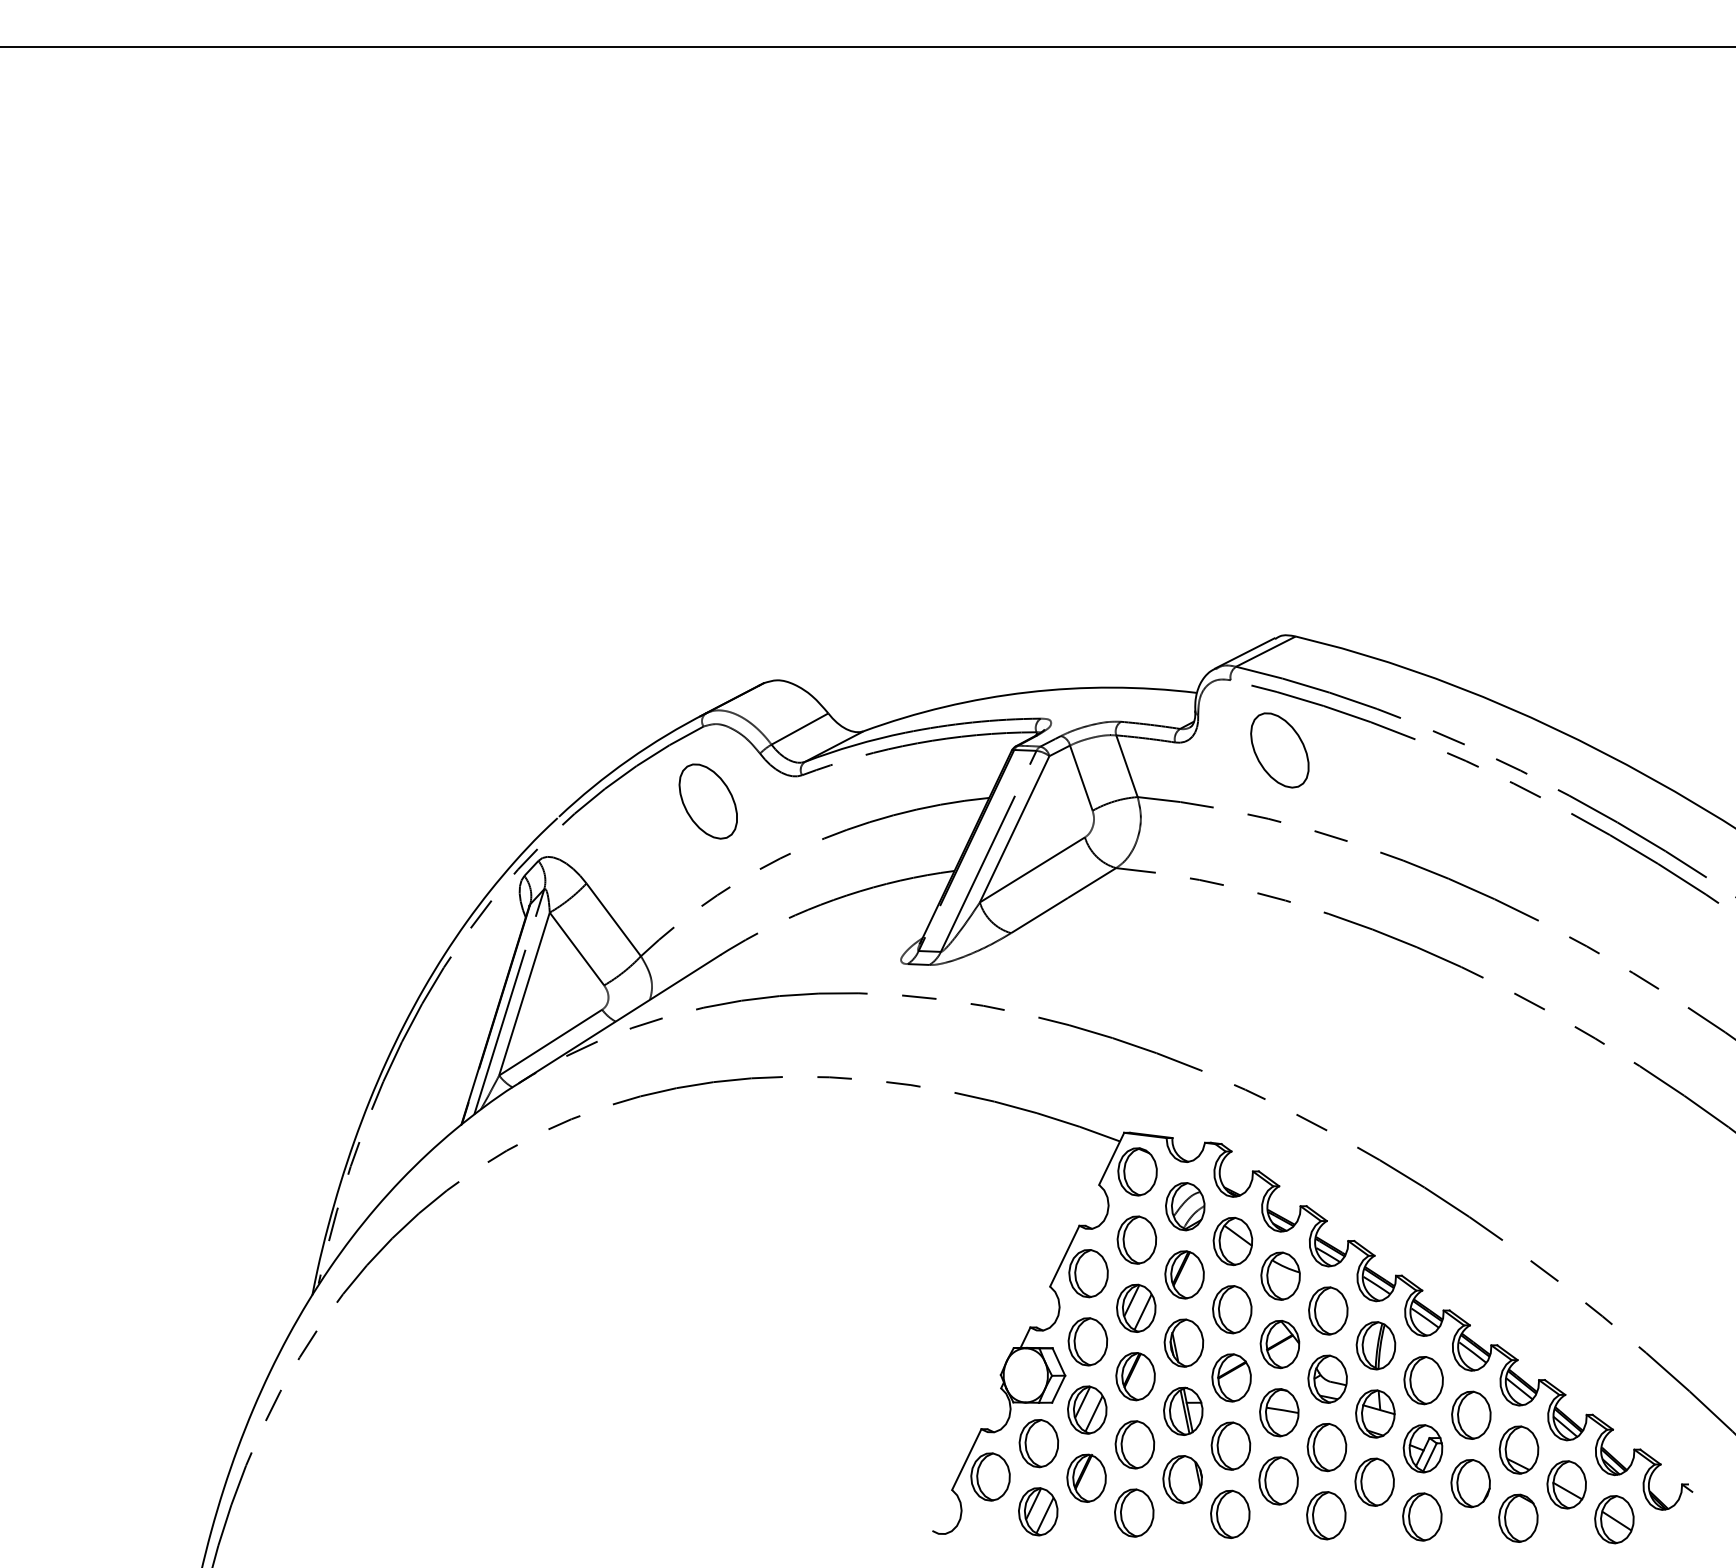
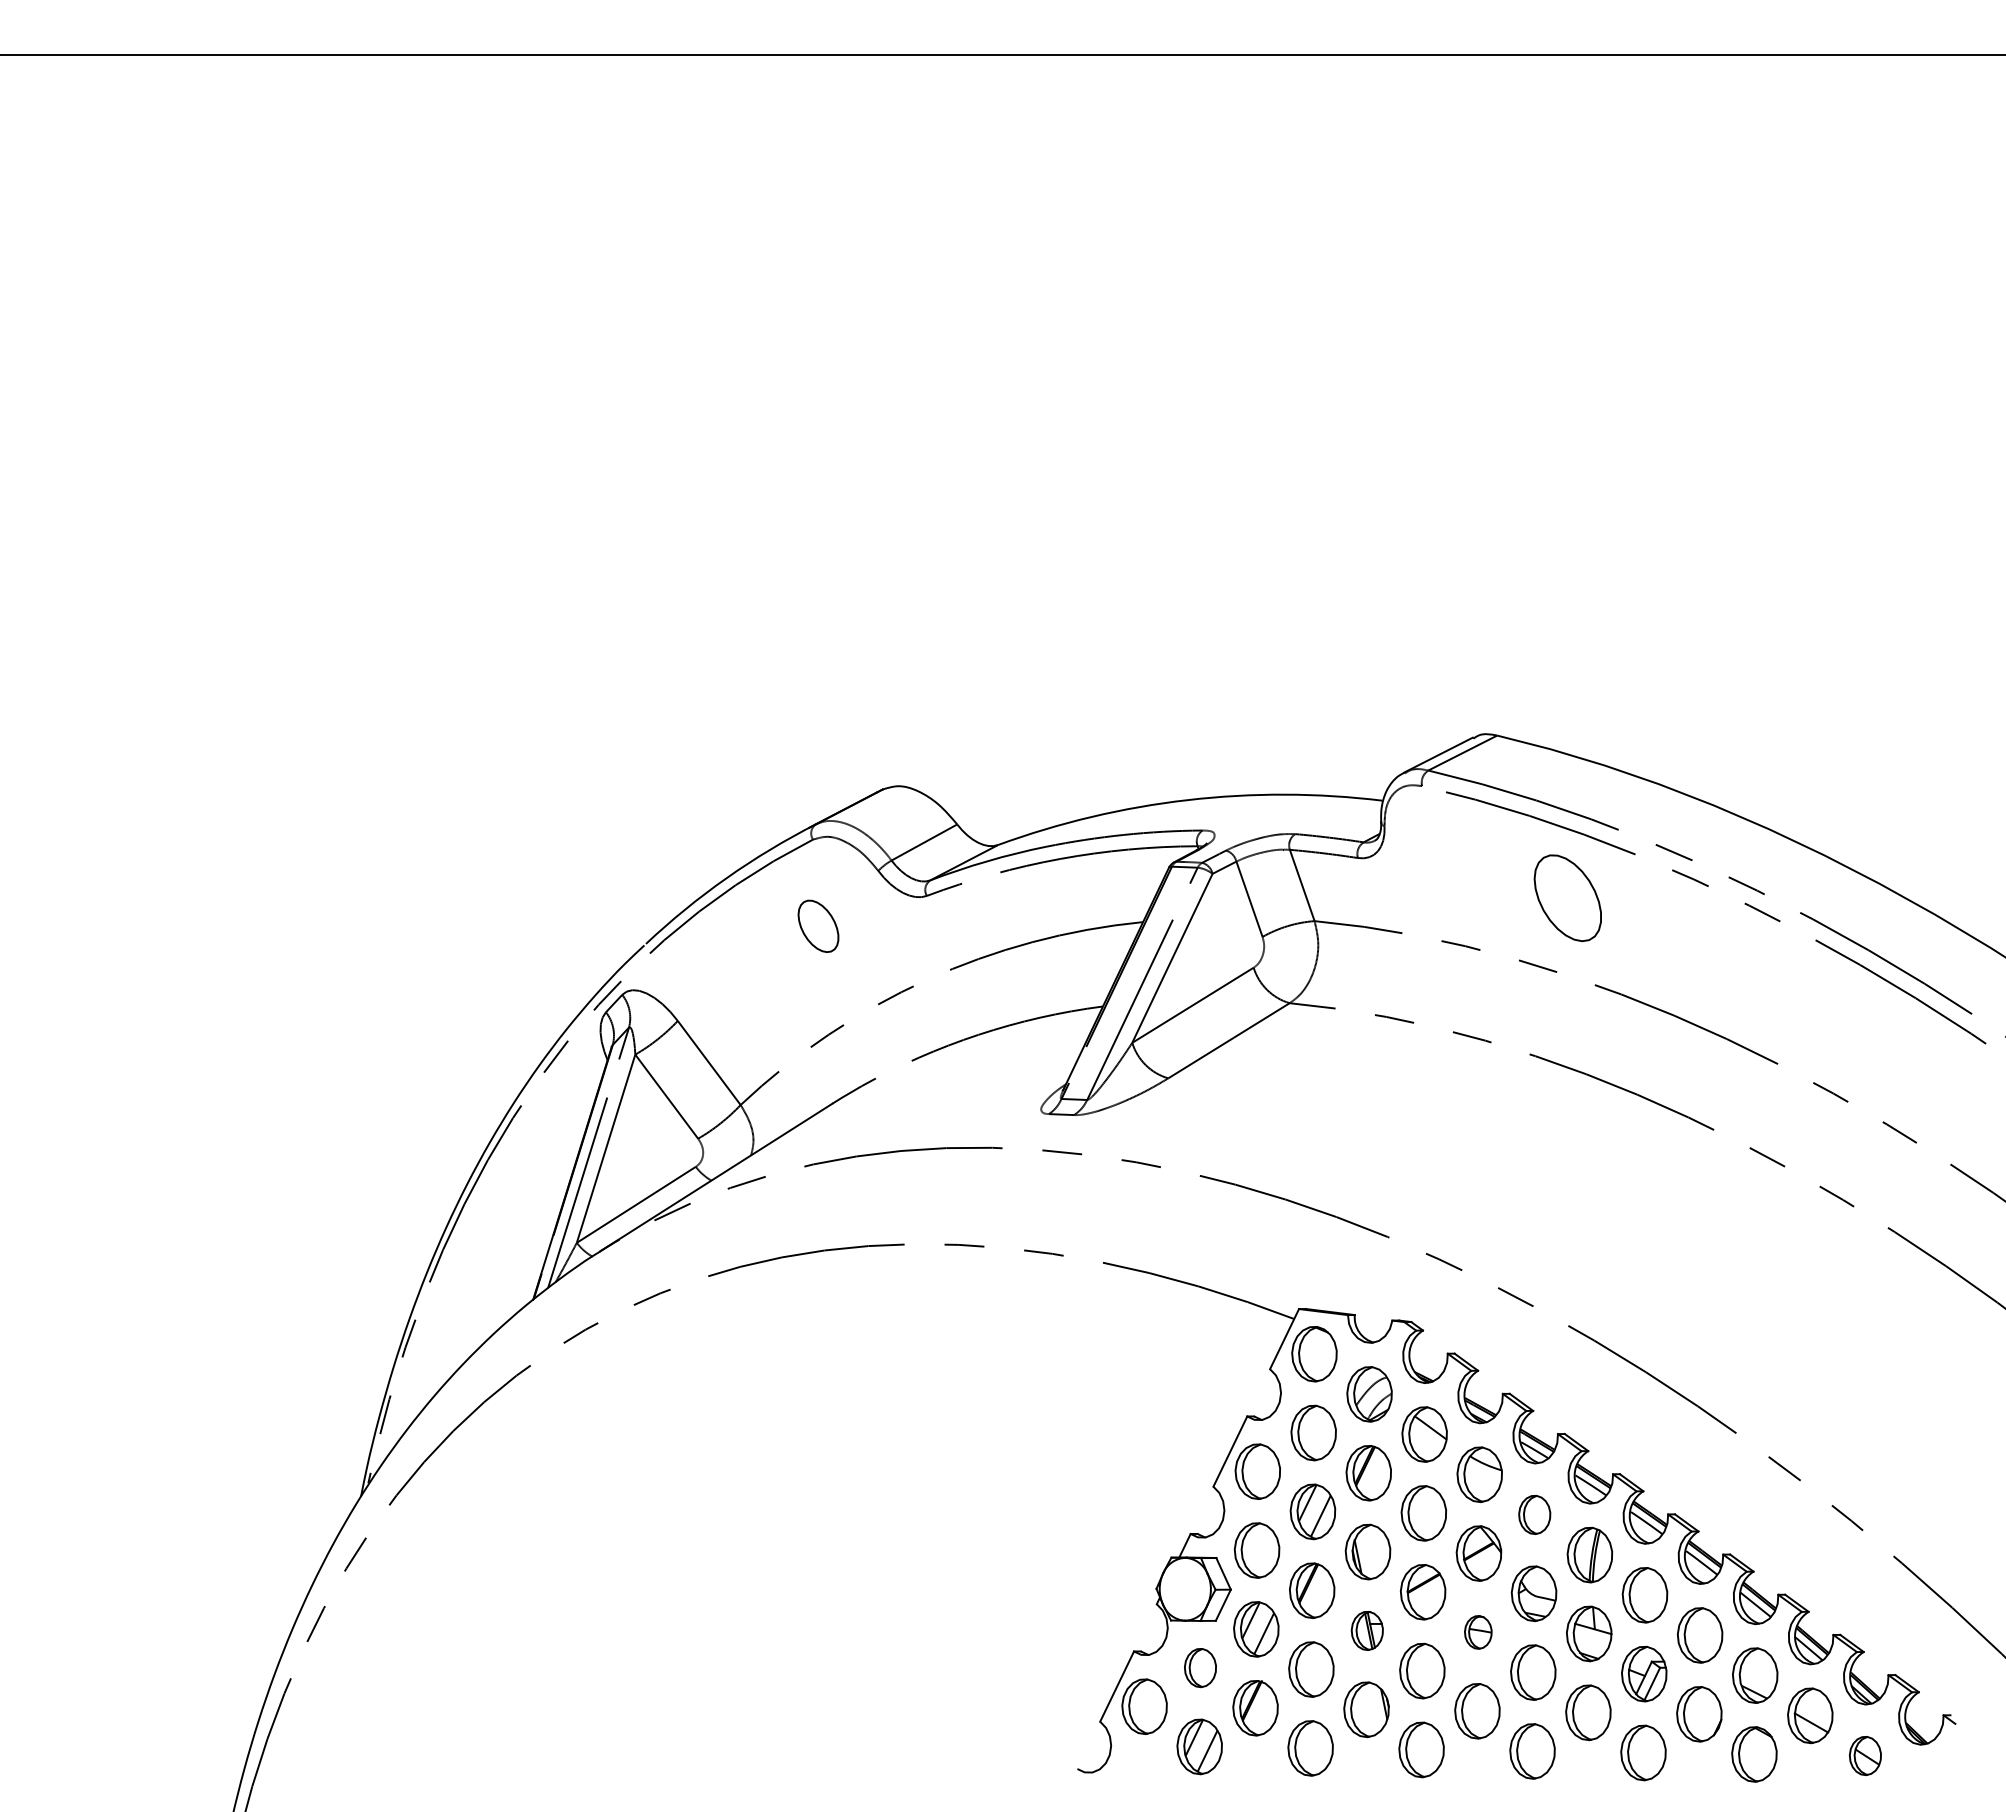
part: (1279, 750) -> (1567, 898), moved
part: (708, 801) -> (818, 926), size x0.6
part: (1328, 1310) -> (1534, 1514), size x0.7
part: (1183, 1411) -> (1367, 1630), size x0.7
part: (1279, 1412) -> (1478, 1632), size x0.6
part: (1038, 1443) -> (1200, 1667), size x0.7
part: (1614, 1519) -> (1865, 1755), size x0.7

